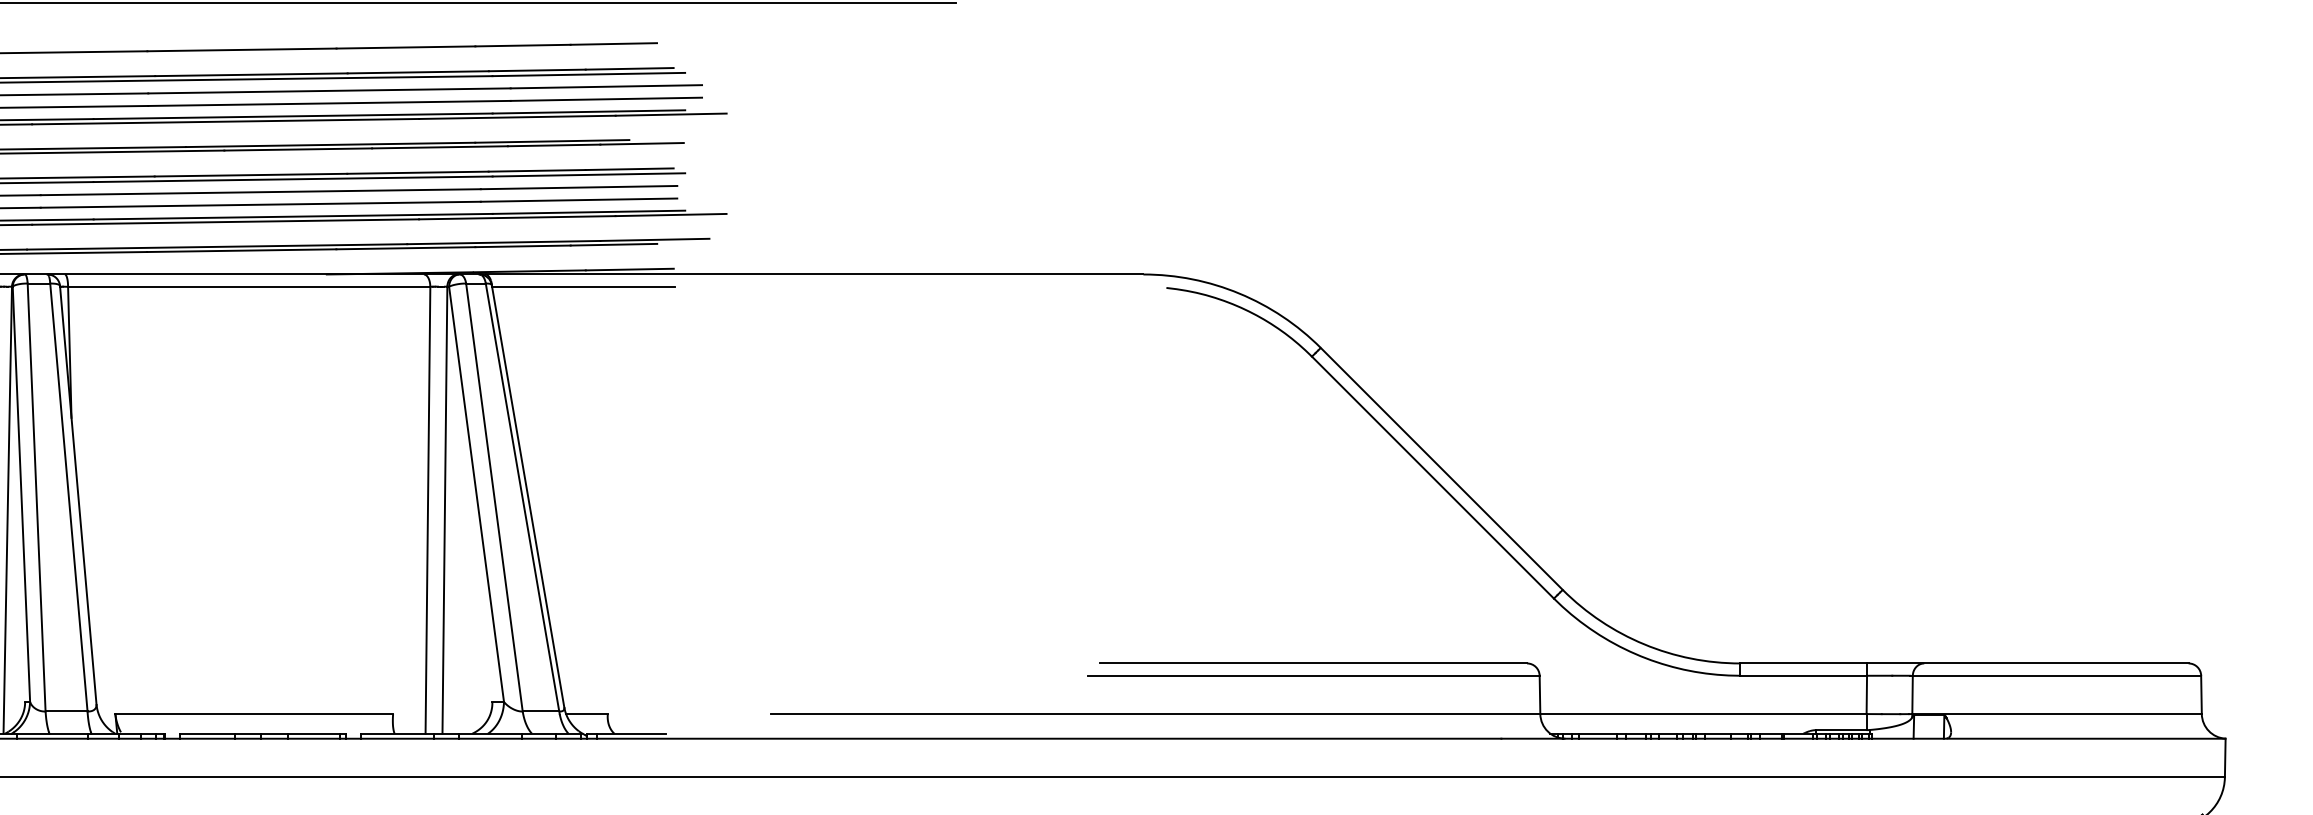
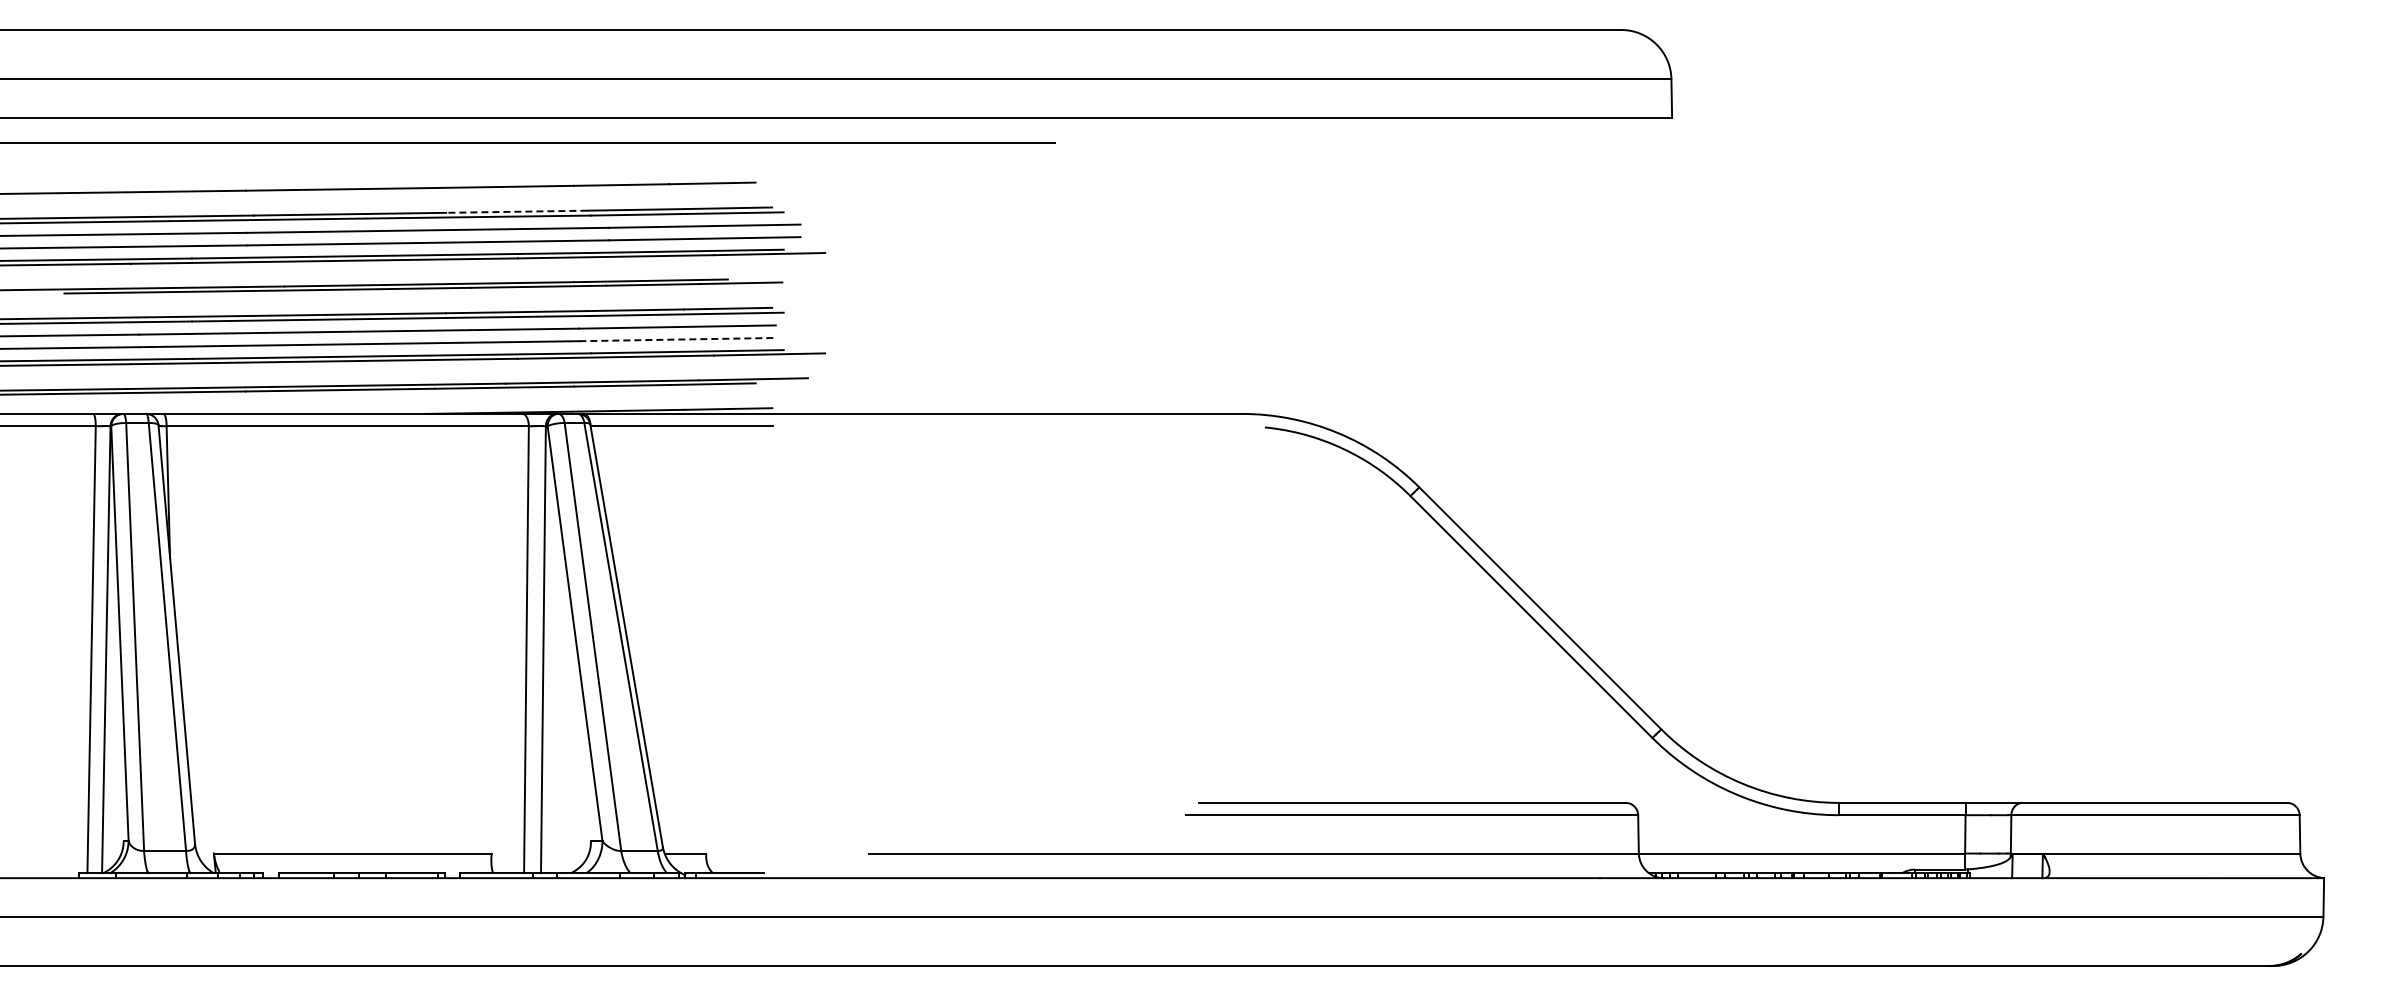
line: (417, 72) -> (516, 211), solid -> dashed
line: (579, 200) -> (678, 339), solid -> dashed

